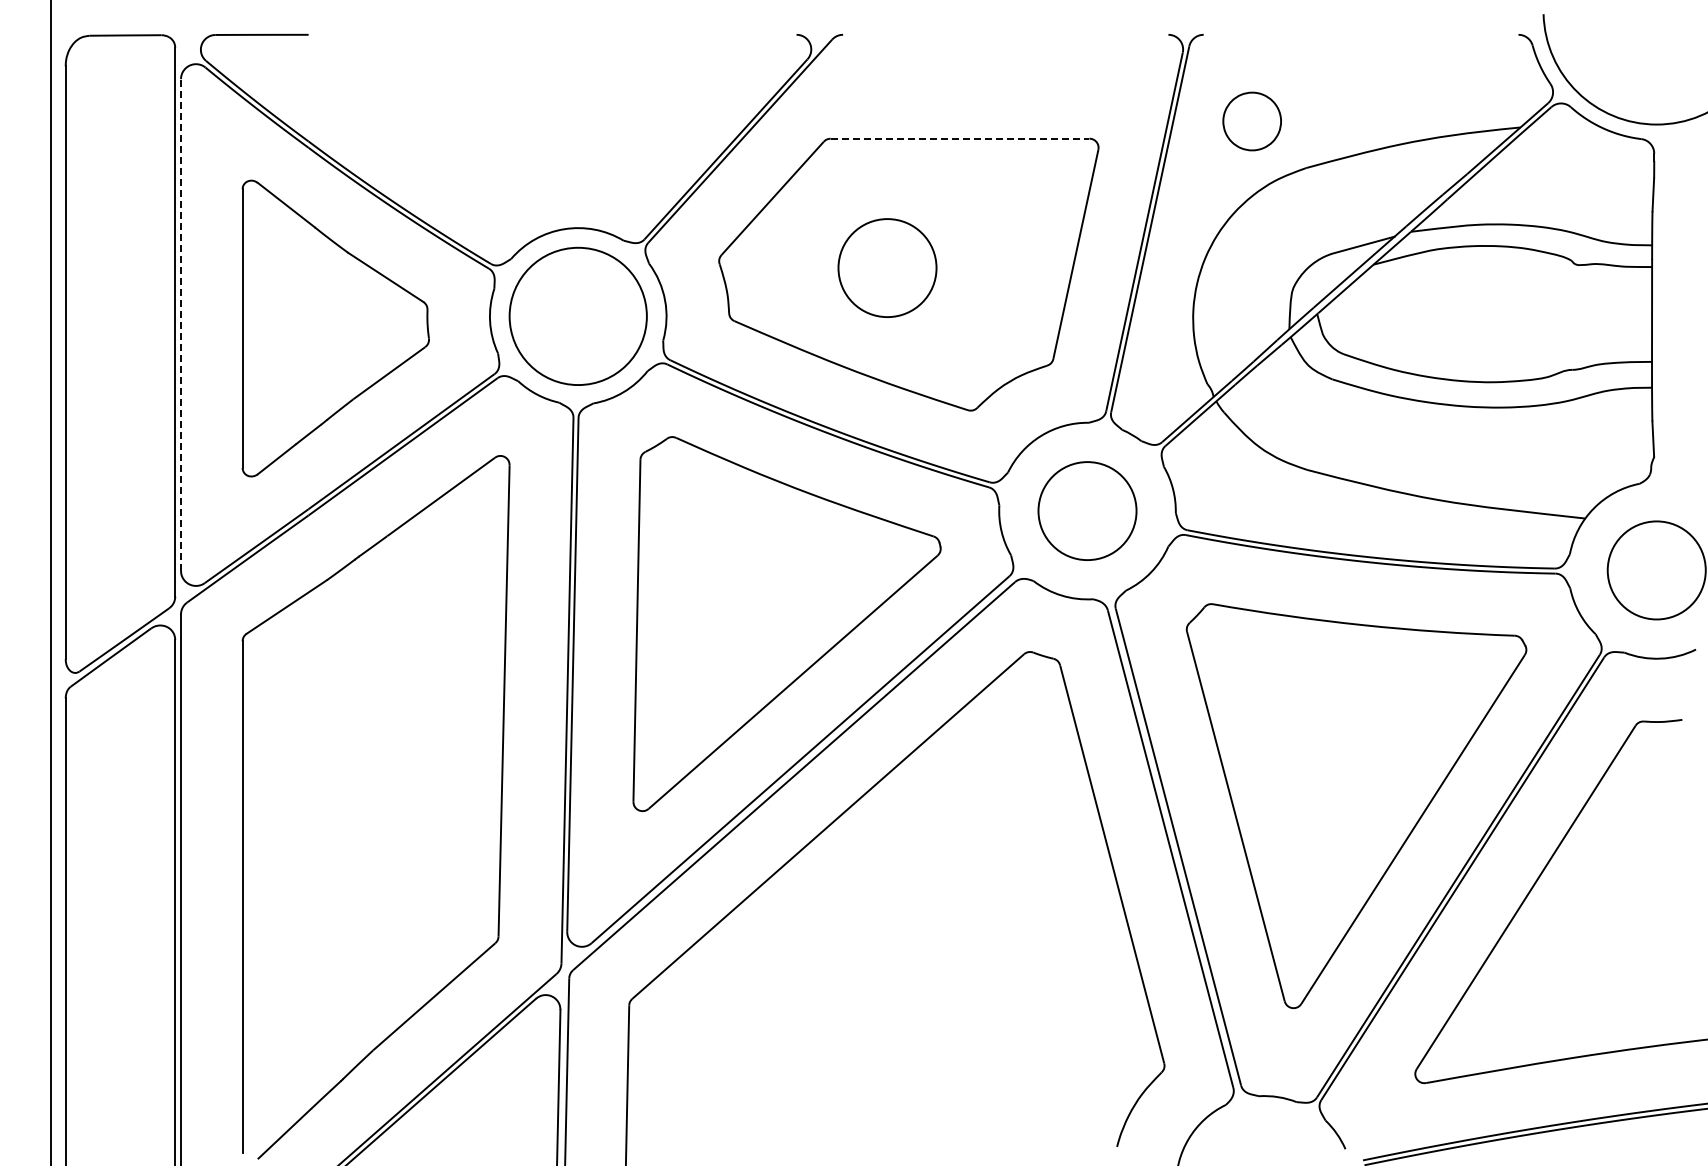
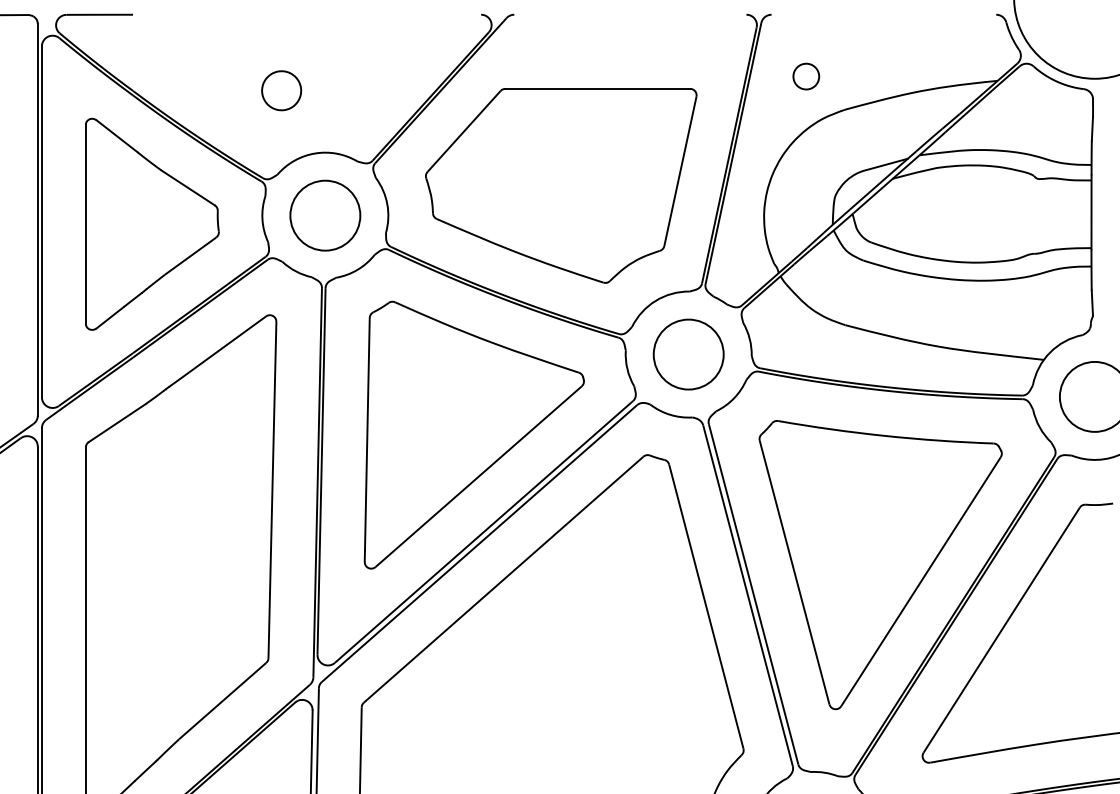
part: (1252, 121) -> (806, 76), size x0.62
line: (960, 138) -> (598, 88), dashed -> solid
part: (516, 141) -> (281, 90), added
circle: (887, 267) -> (546, 180), removed
circle: (578, 316) -> (325, 215), size x0.71
line: (181, 325) -> (42, 222), dashed -> solid

